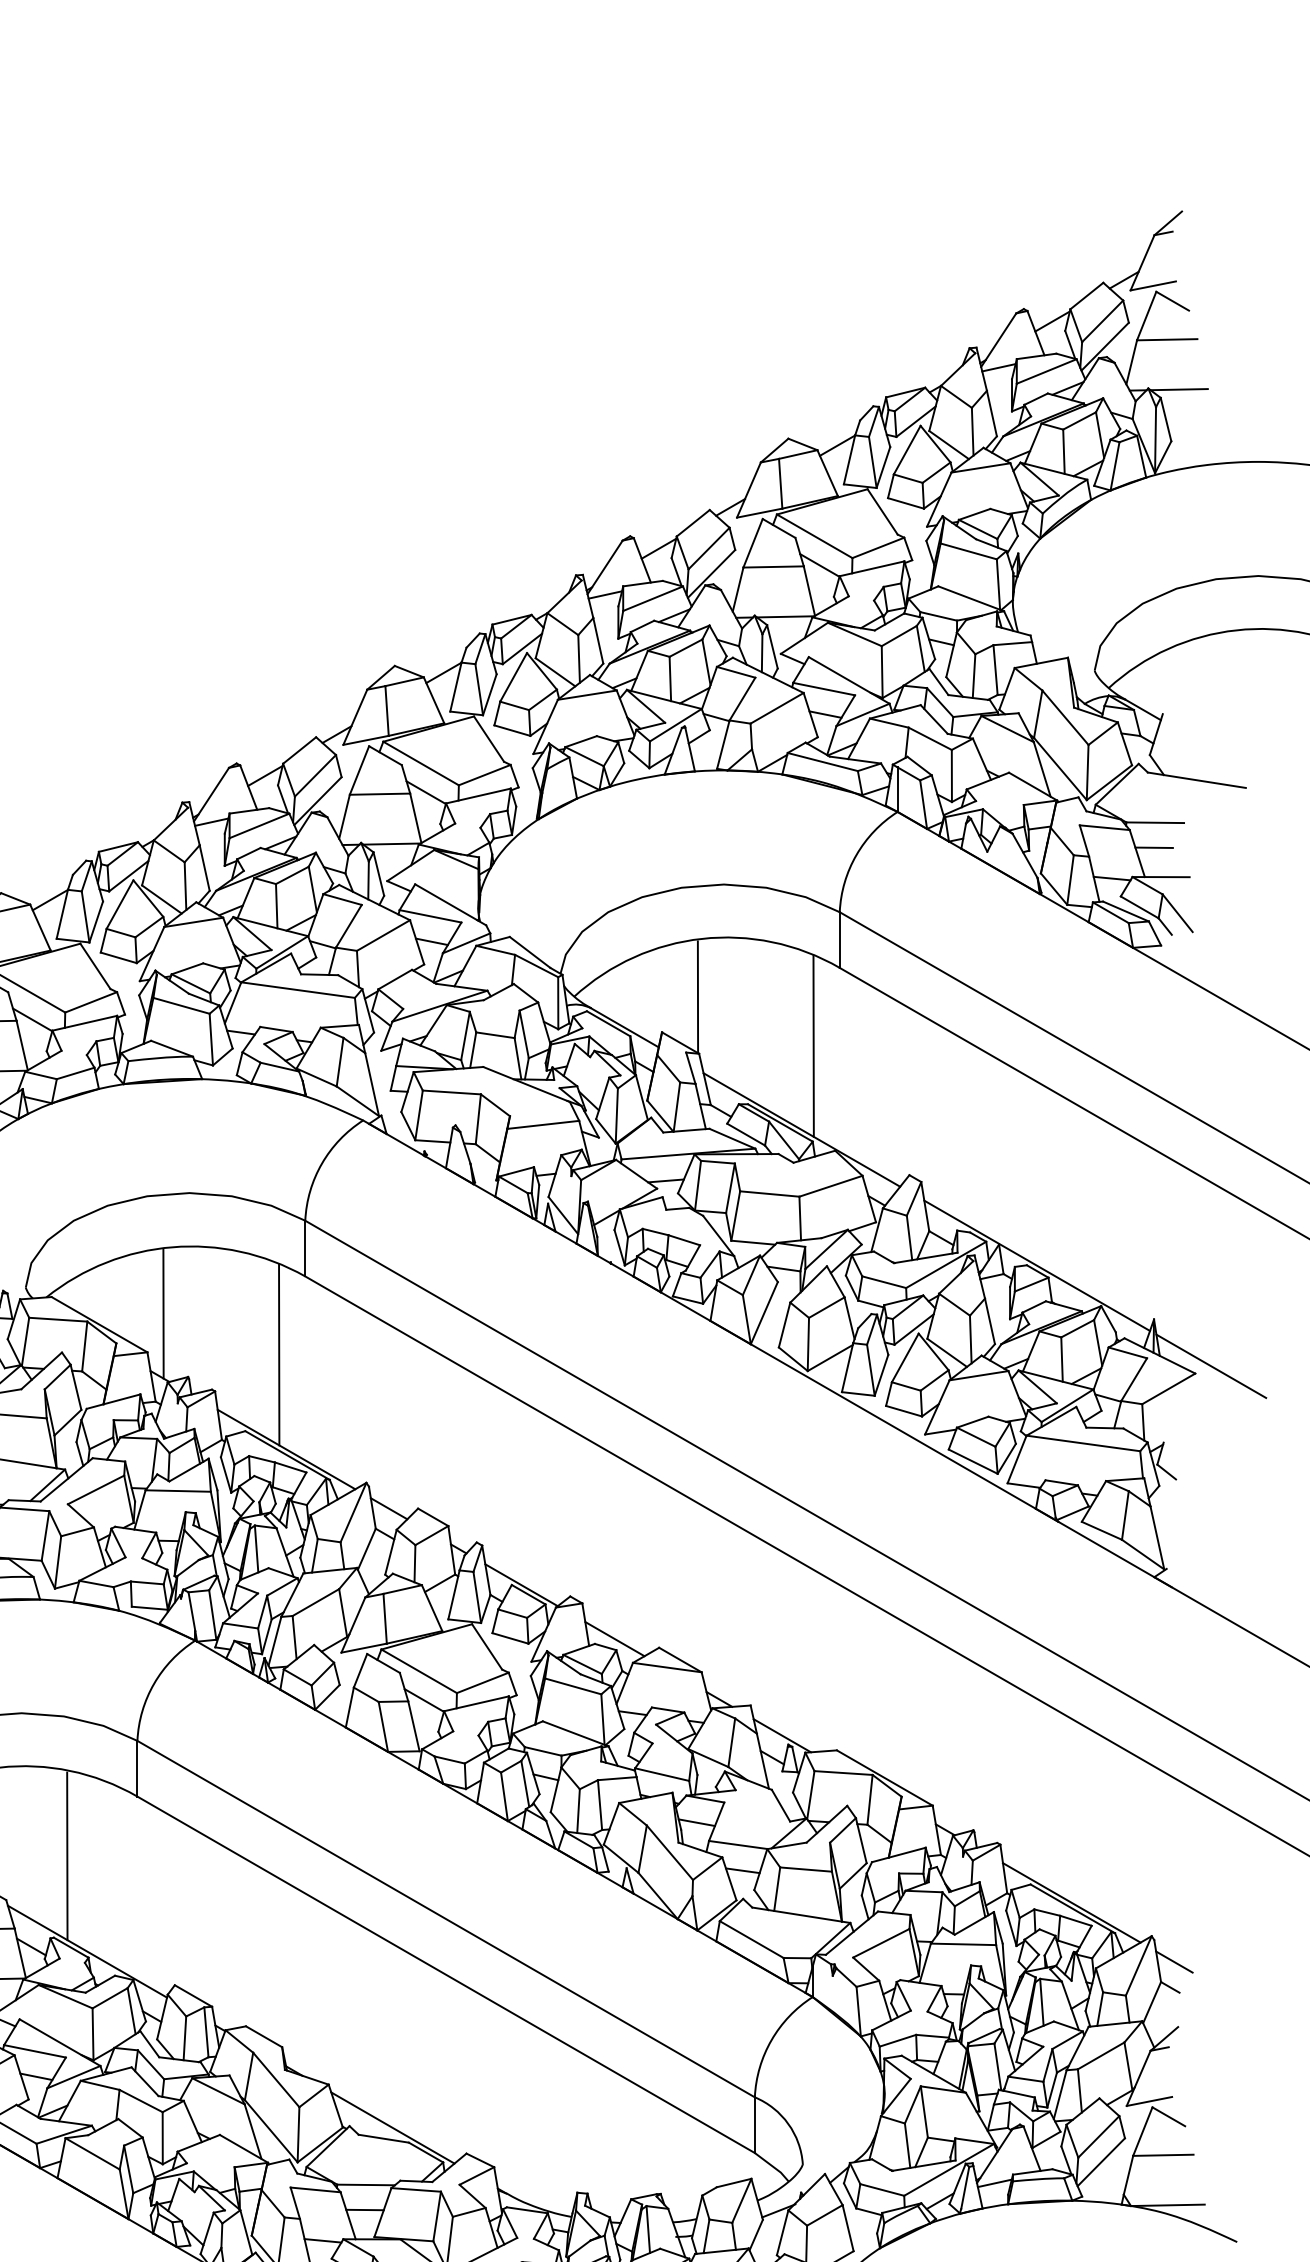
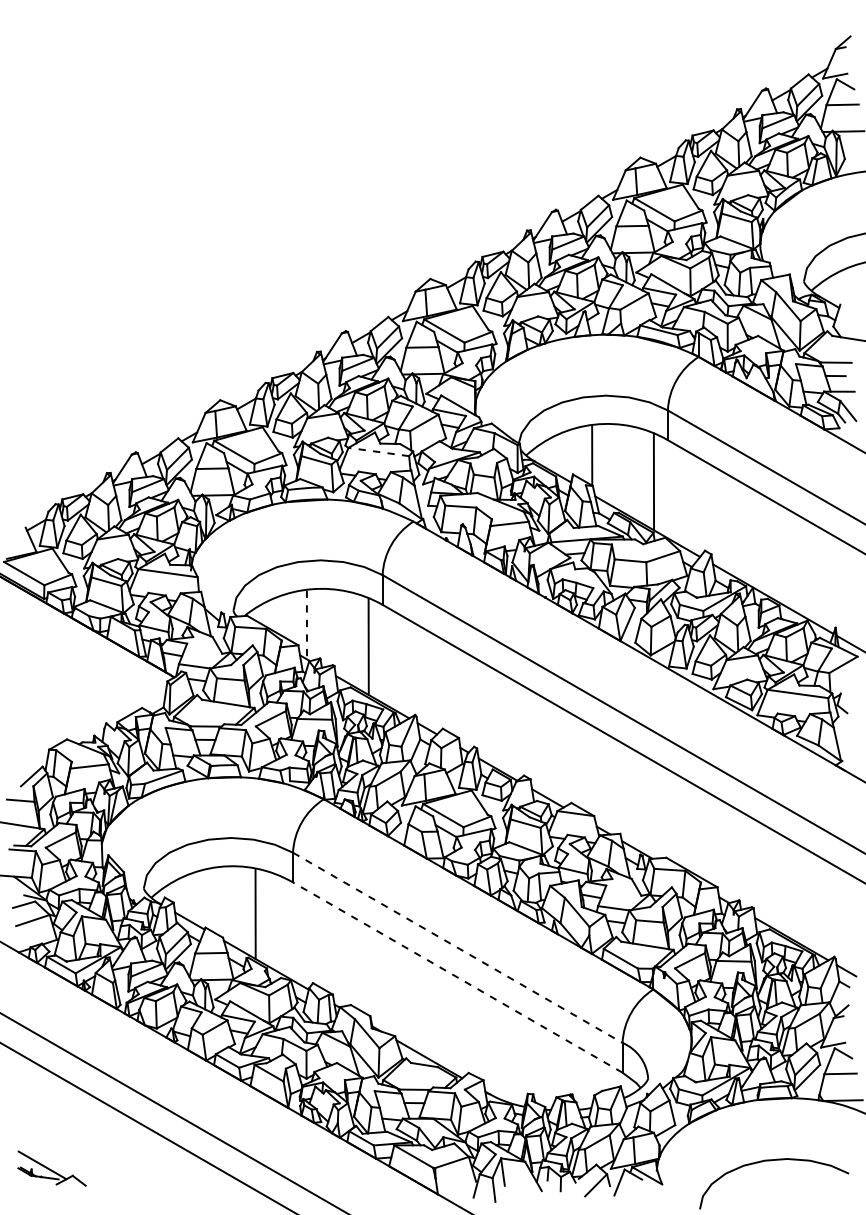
line: (297, 991) -> (378, 452), solid -> dashed
line: (162, 1315) -> (306, 625), solid -> dashed
line: (447, 1920) -> (458, 948), solid -> dashed
line: (445, 1974) -> (457, 977), solid -> dashed

